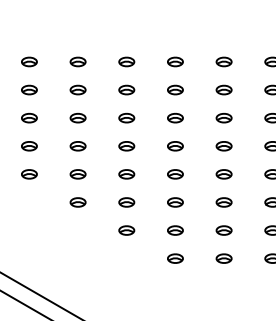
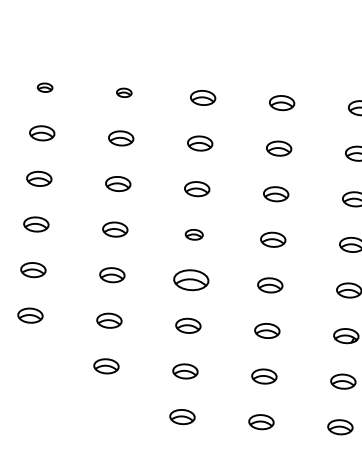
part: (77, 61) -> (44, 86), size x0.6
part: (126, 61) -> (123, 92), size x0.6
part: (175, 146) -> (194, 235), size x0.7
part: (175, 174) -> (191, 280), size x1.4

